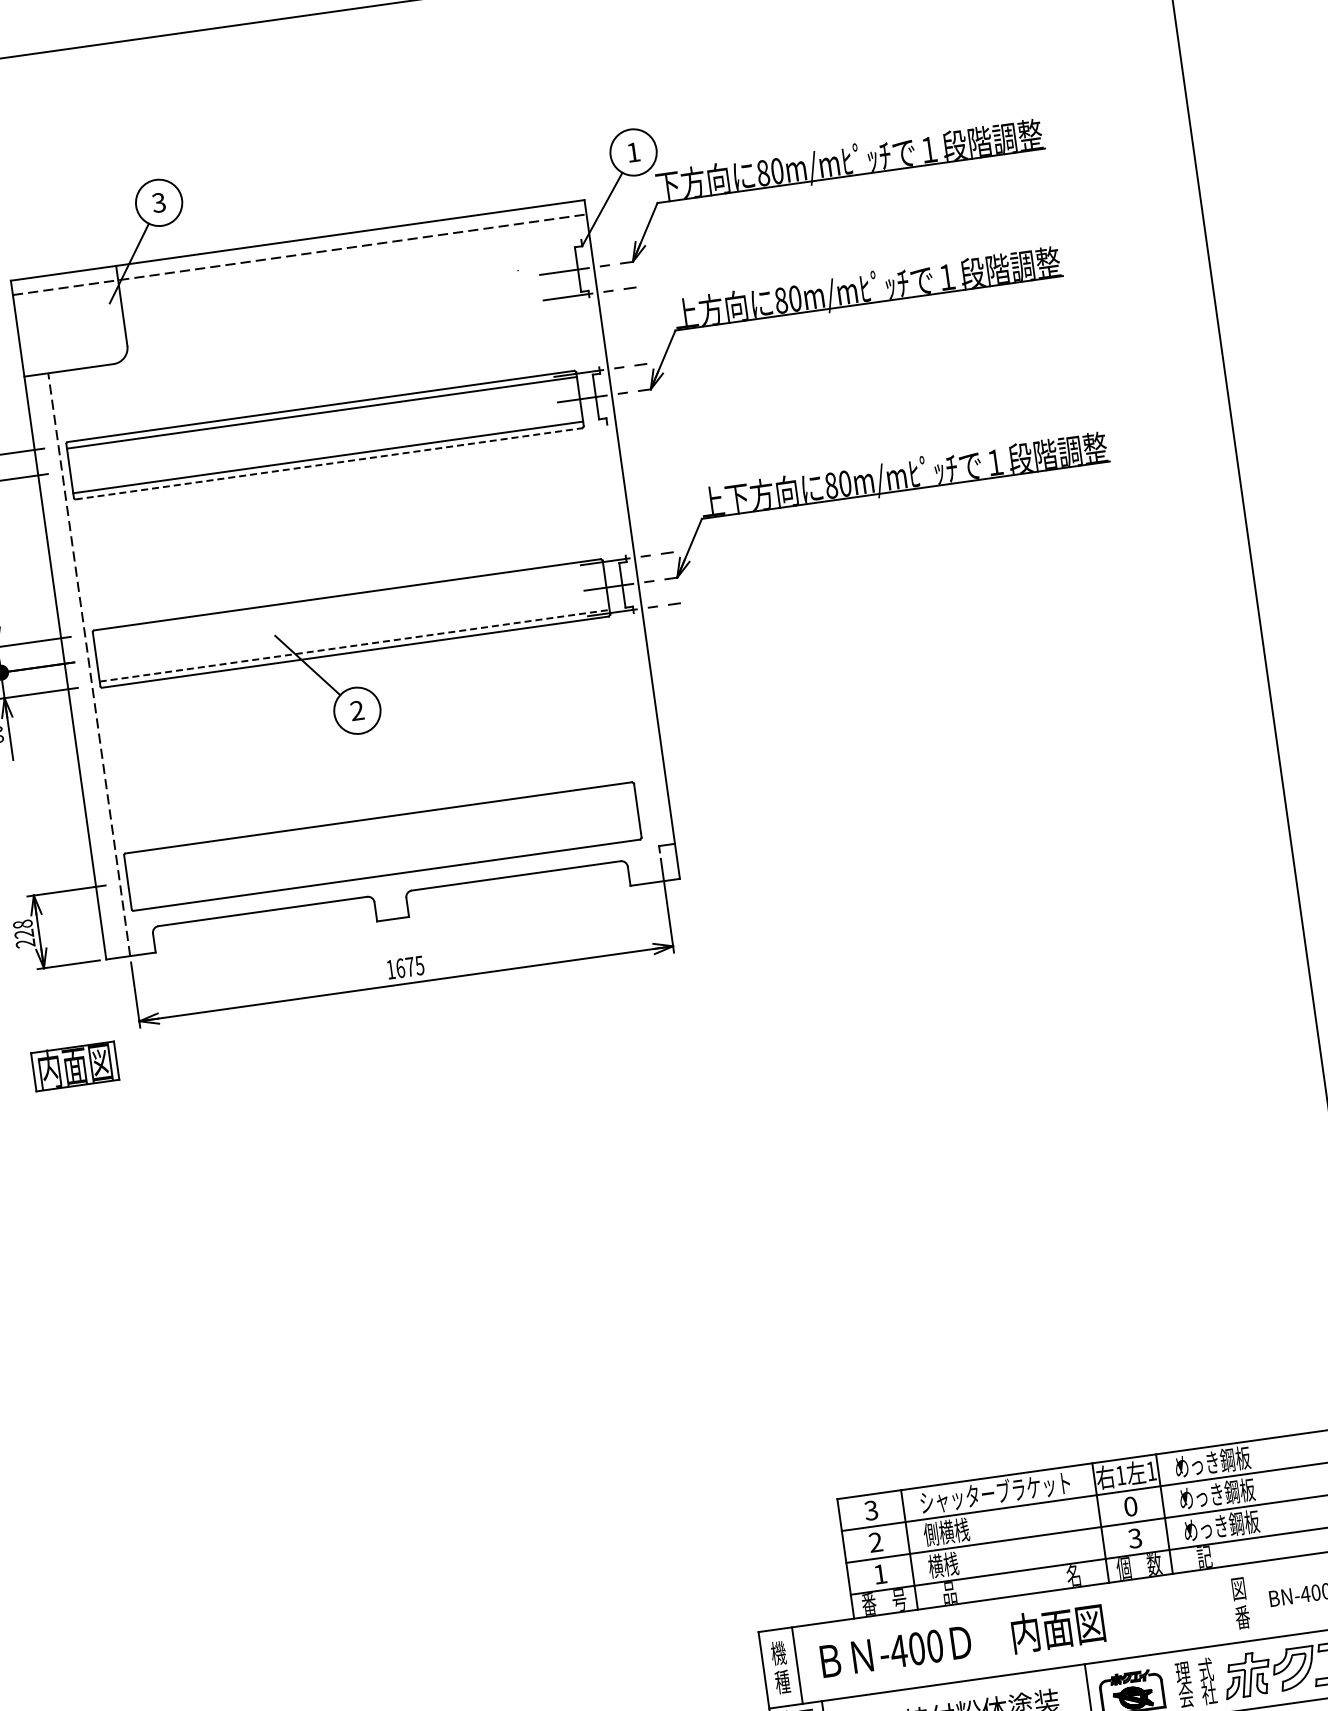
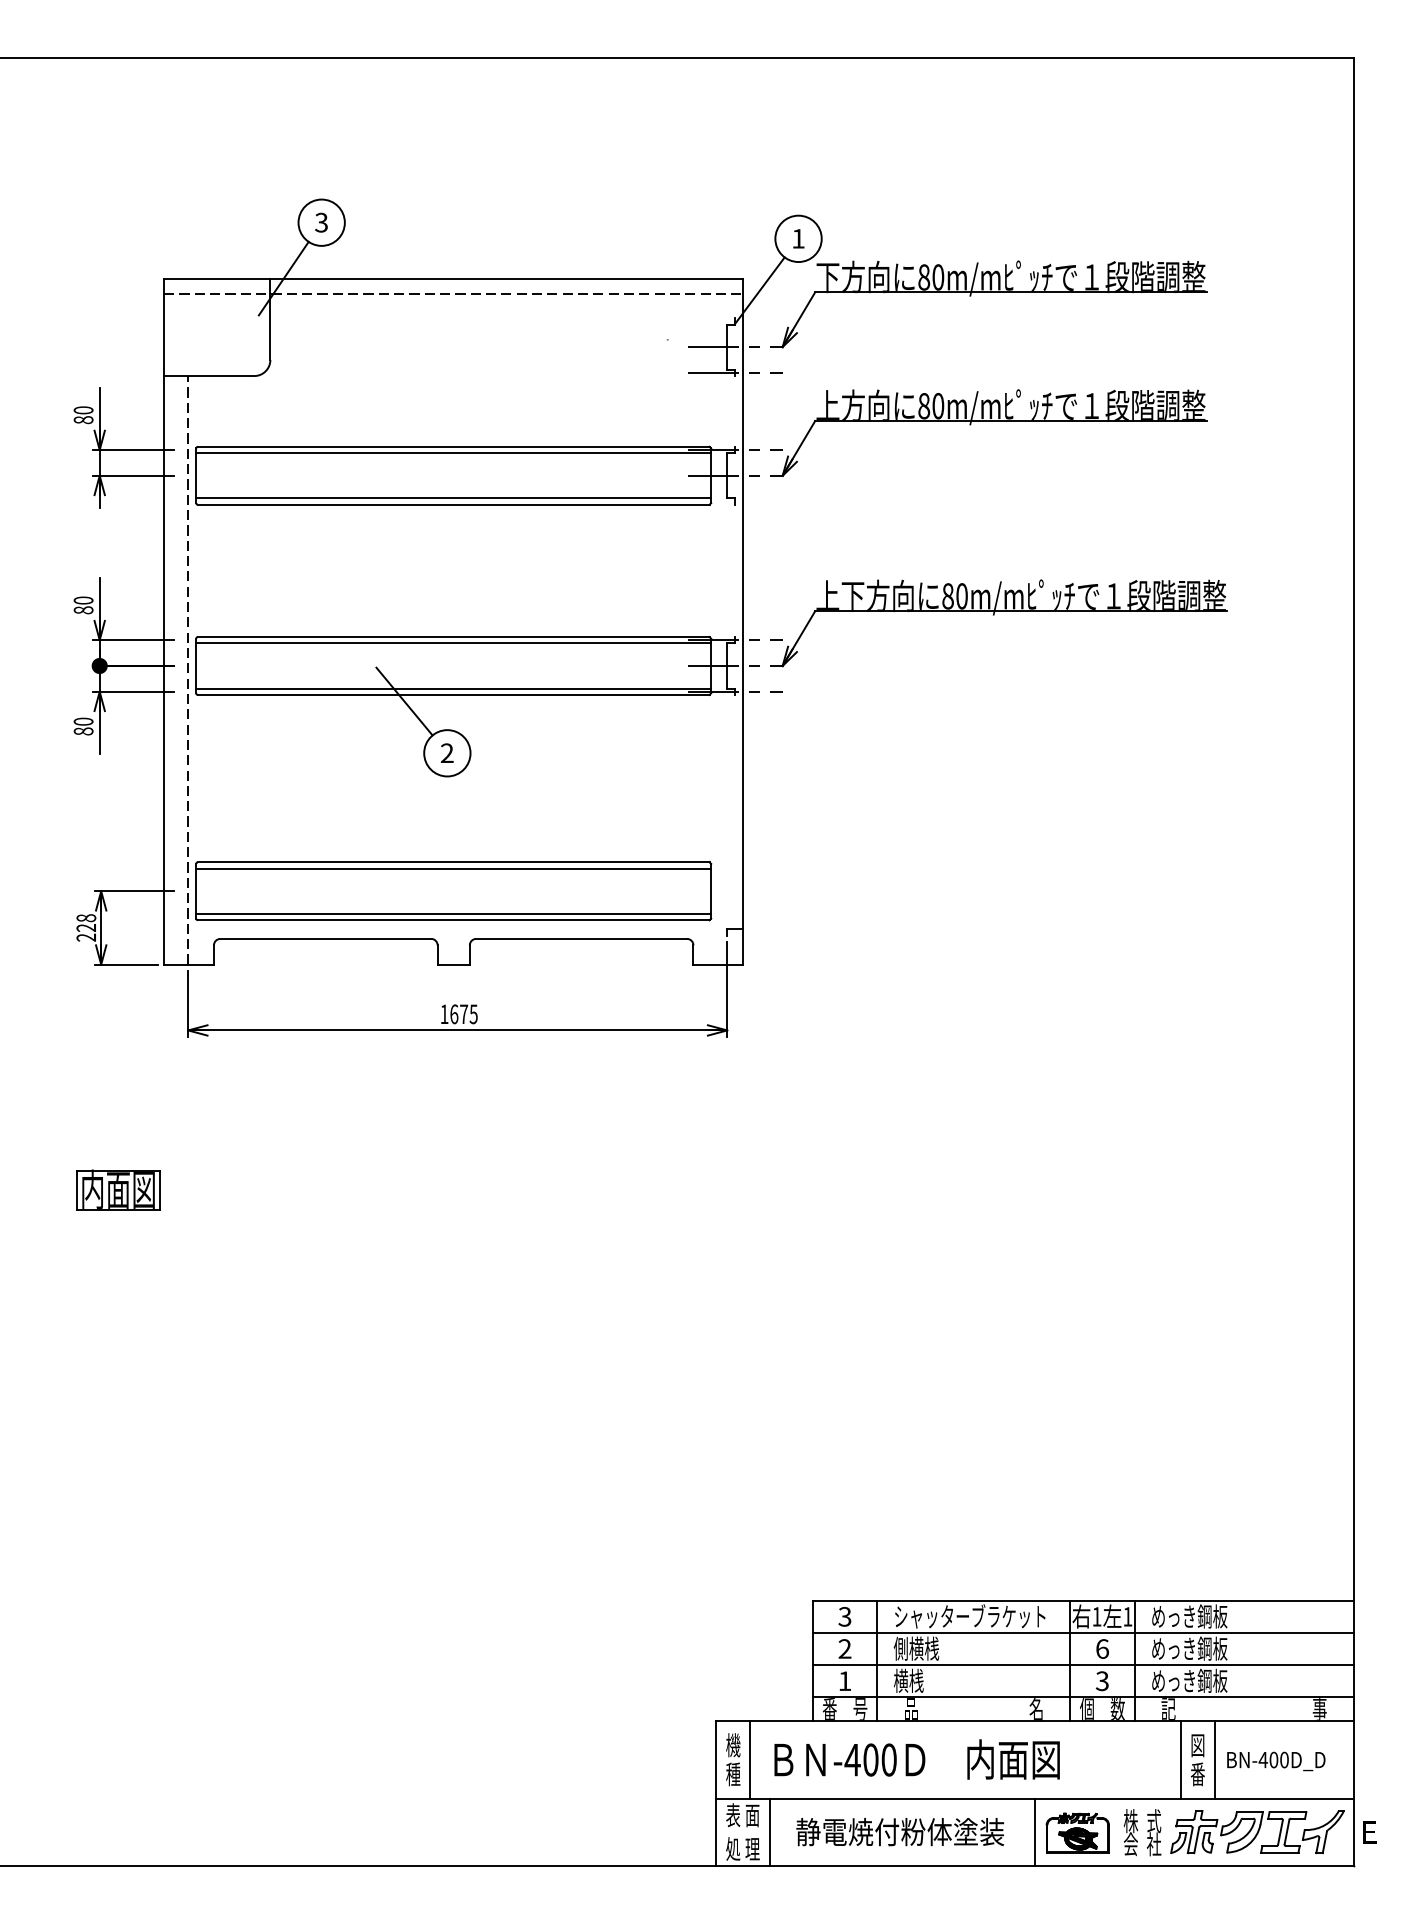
line: (328, 463) -> (453, 504), dashed -> solid
line: (348, 601) -> (453, 643), added
line: (355, 645) -> (454, 688), dashed -> solid
line: (379, 824) -> (453, 868), added
line: (385, 868) -> (453, 913), added
part: (75, 1065) -> (118, 1189), moved
text: (1130, 1506) -> (1102, 1648), 0 -> 6
line: (1257, 1600) -> (1214, 1759), added
line: (1224, 1605) -> (1181, 1759), added
text: (1182, 1673) -> (1130, 1821), 理 -> 株

